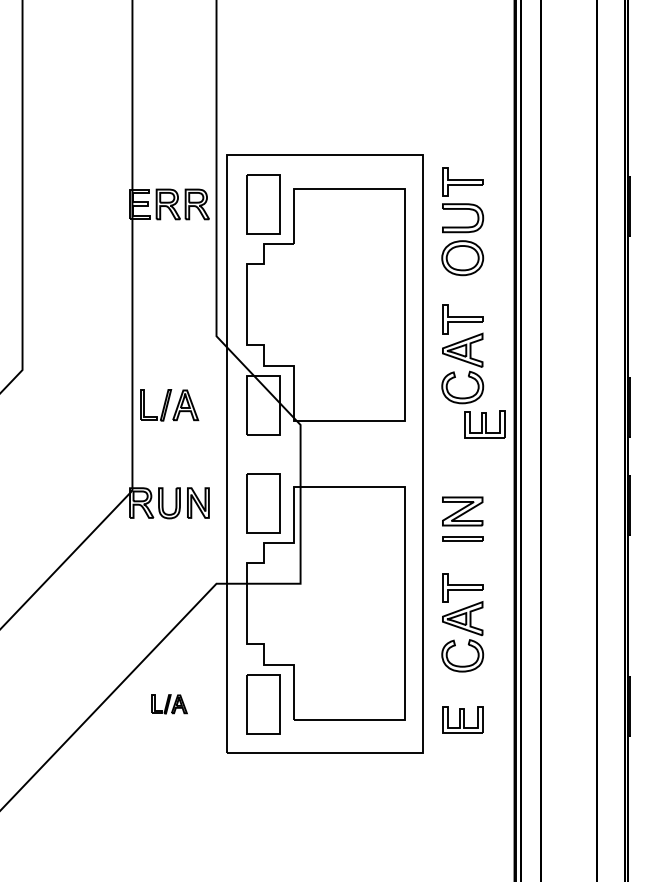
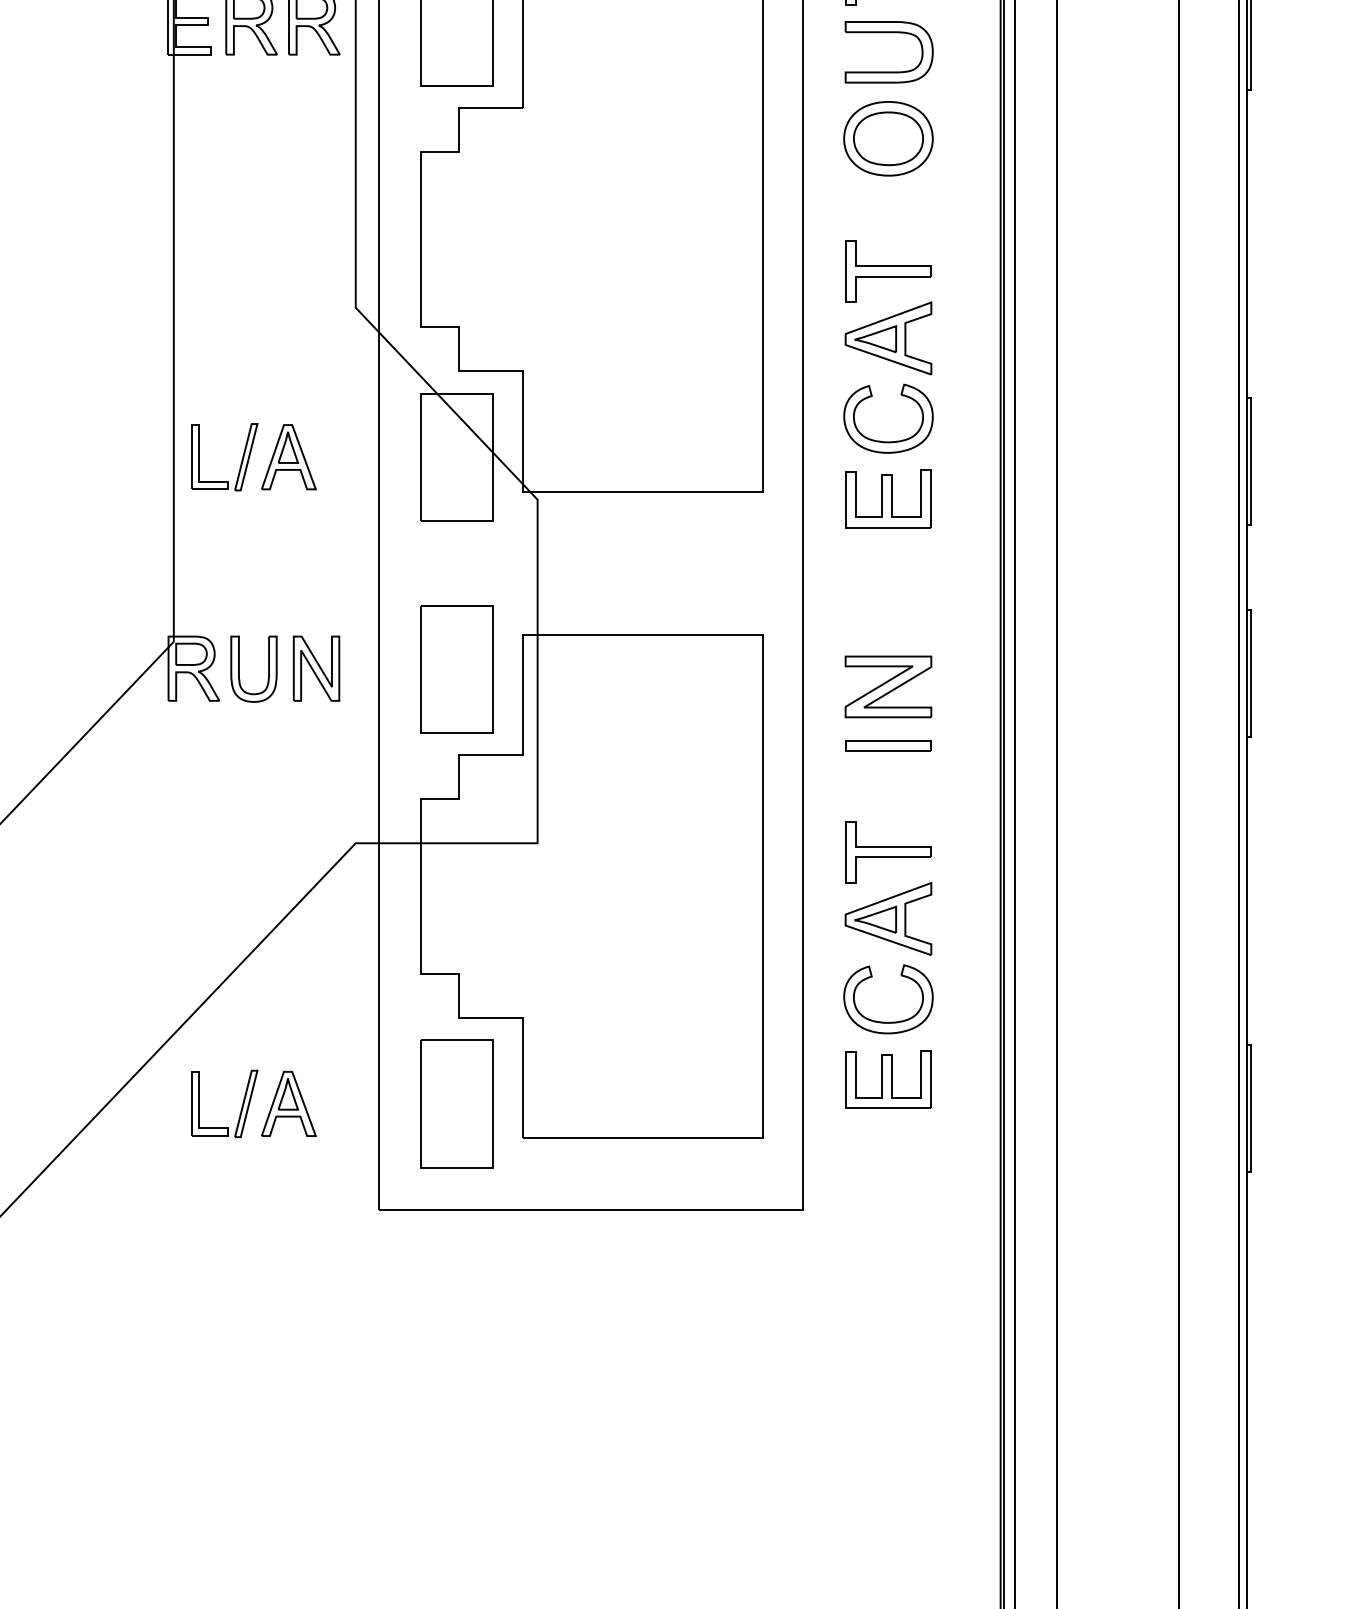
part: (484, 424) -> (888, 498), moved
part: (169, 704) -> (253, 1104), size x1.67
part: (462, 719) -> (888, 1078), moved

